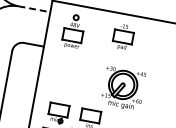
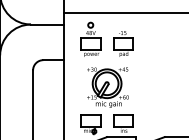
line: (34, 9) -> (47, 24), dashed -> solid
part: (123, 36) -> (123, 43), moved
part: (122, 88) -> (107, 87), moved

